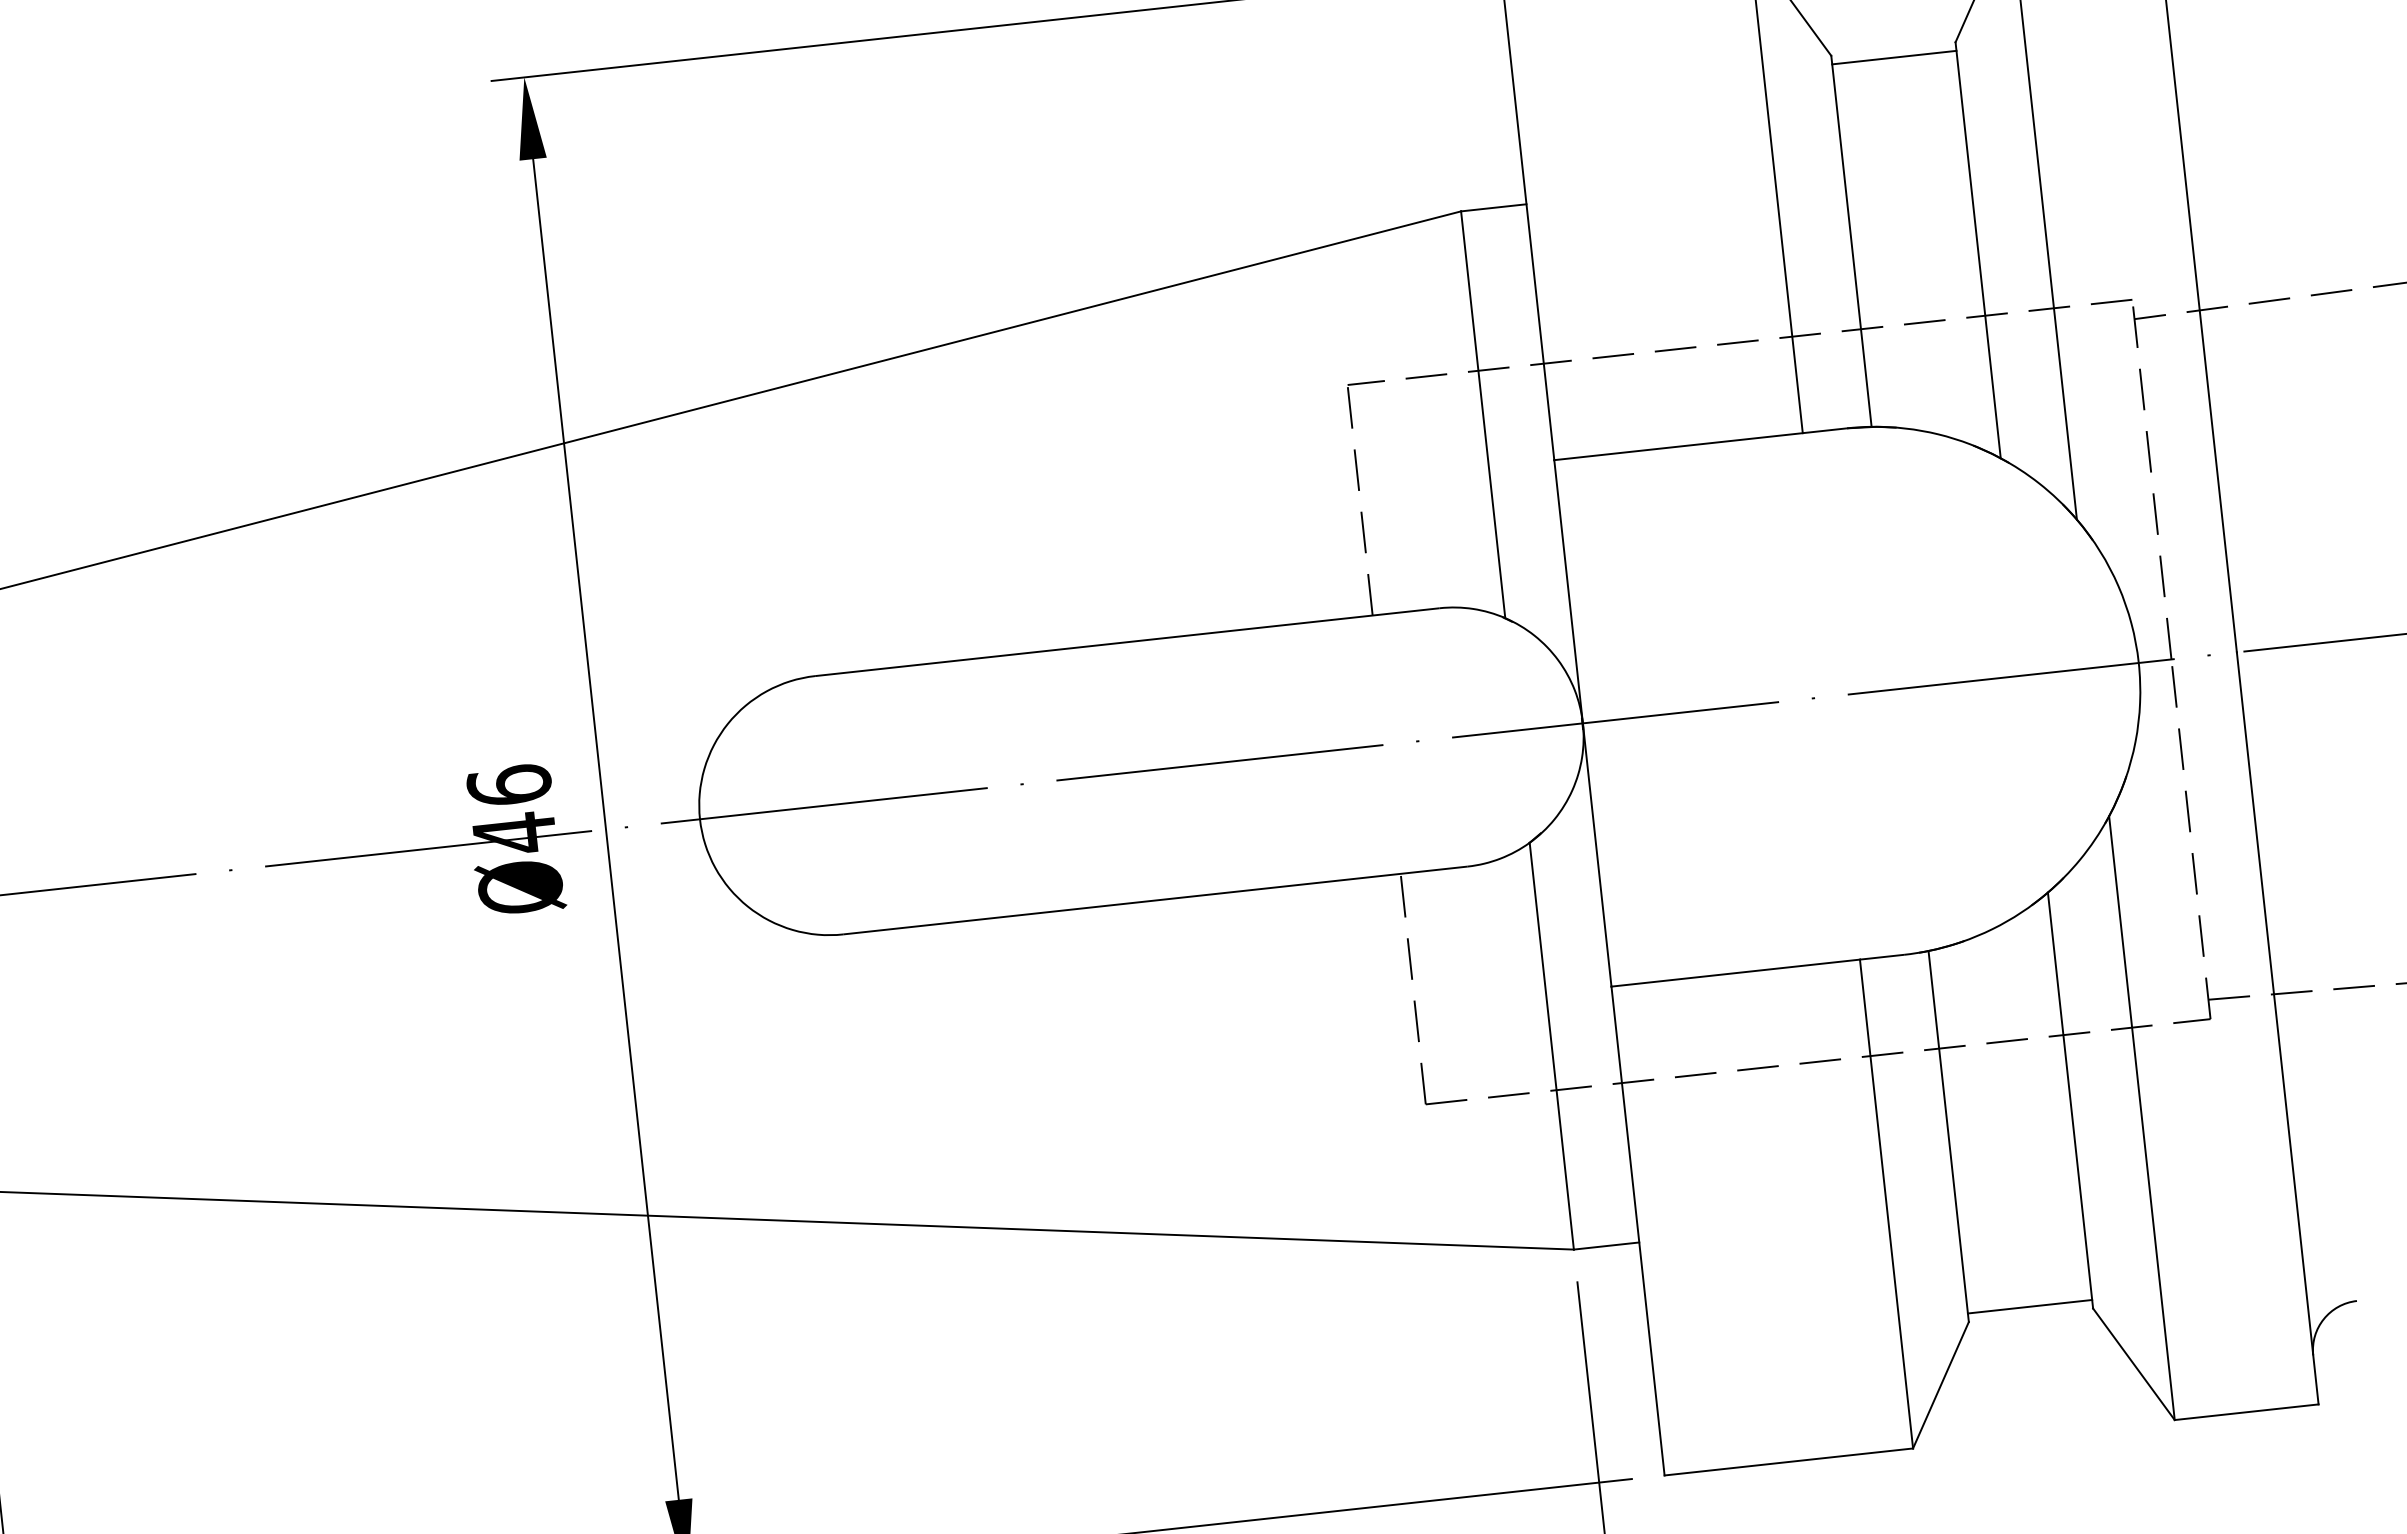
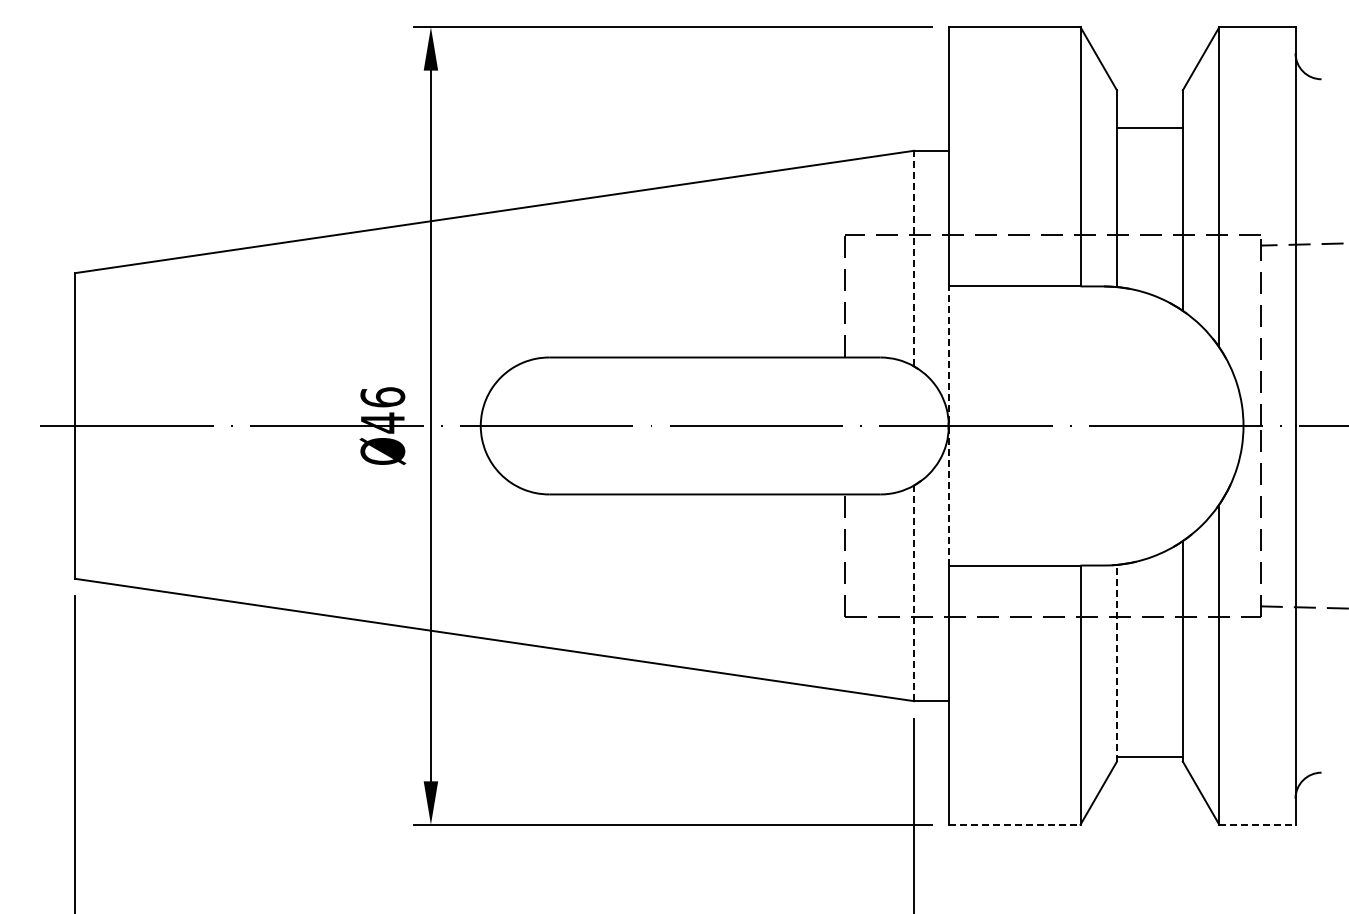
line: (1893, 56) -> (1149, 127), moved
line: (1483, 414) -> (914, 258), solid -> dashed
line: (1582, 722) -> (948, 425), solid -> dashed
line: (1552, 1046) -> (914, 593), solid -> dashed
line: (1947, 1135) -> (1116, 662), solid -> dashed
line: (2246, 1411) -> (1257, 824), solid -> dashed
line: (1788, 1461) -> (1014, 824), solid -> dashed

